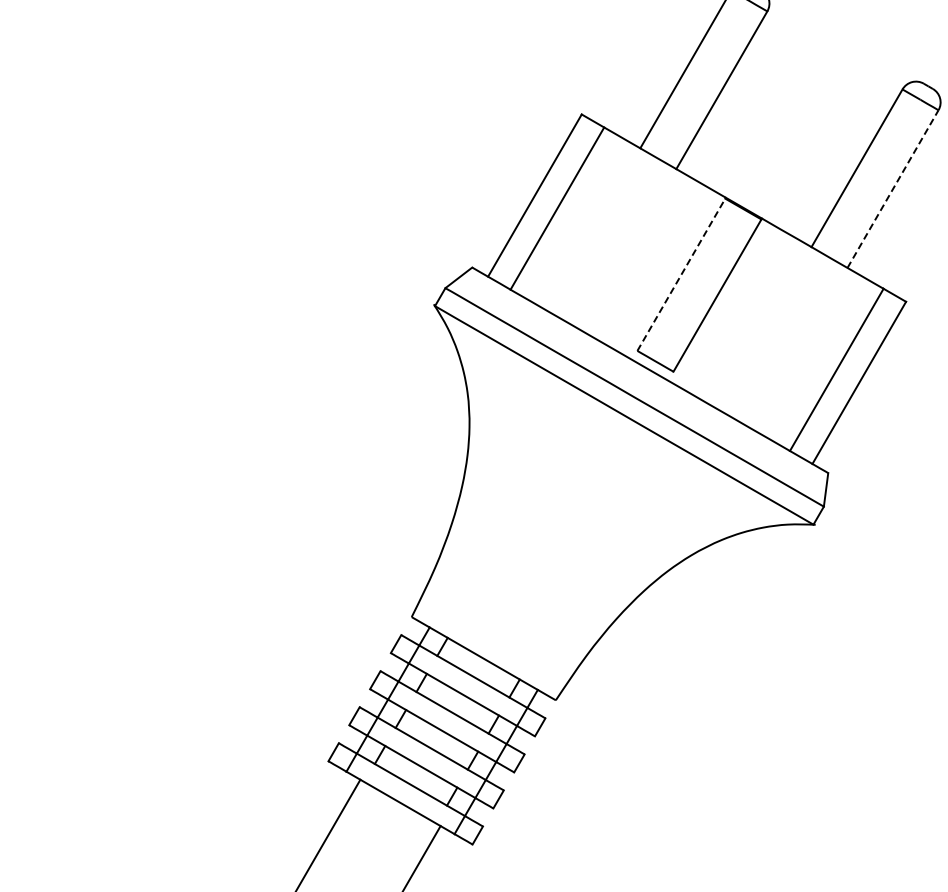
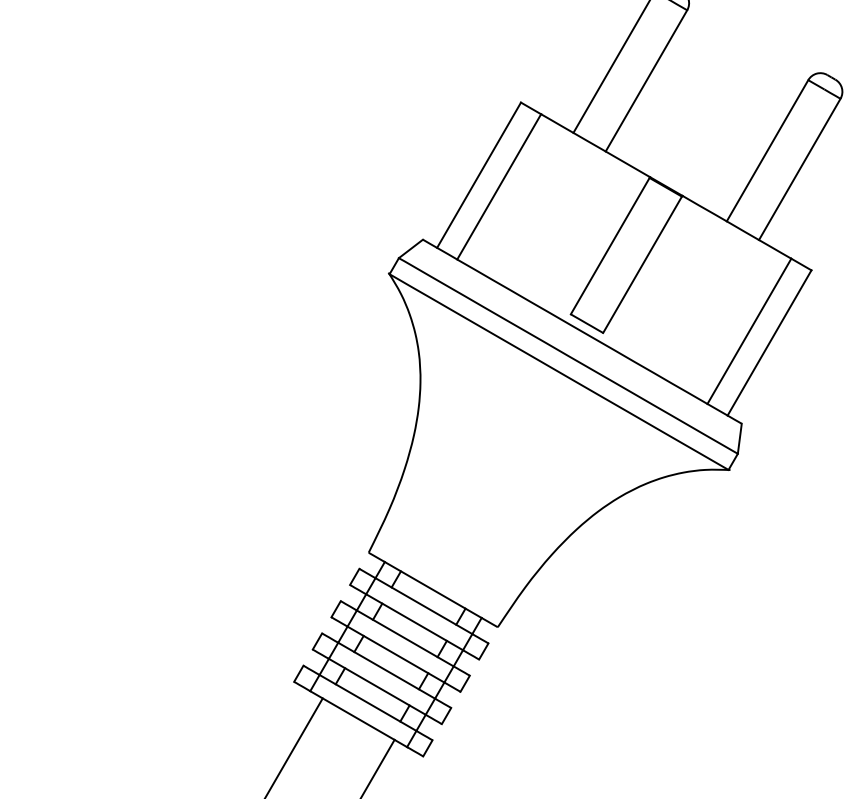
line: (893, 188) -> (800, 168), dashed -> solid
line: (681, 273) -> (610, 245), dashed -> solid

